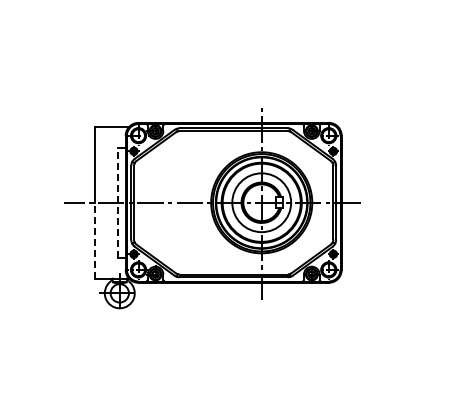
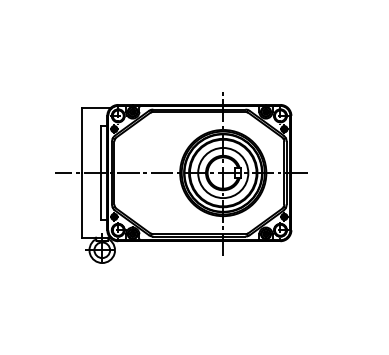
line: (117, 202) -> (100, 172), dashed -> solid
line: (95, 240) -> (81, 205), dashed -> solid

